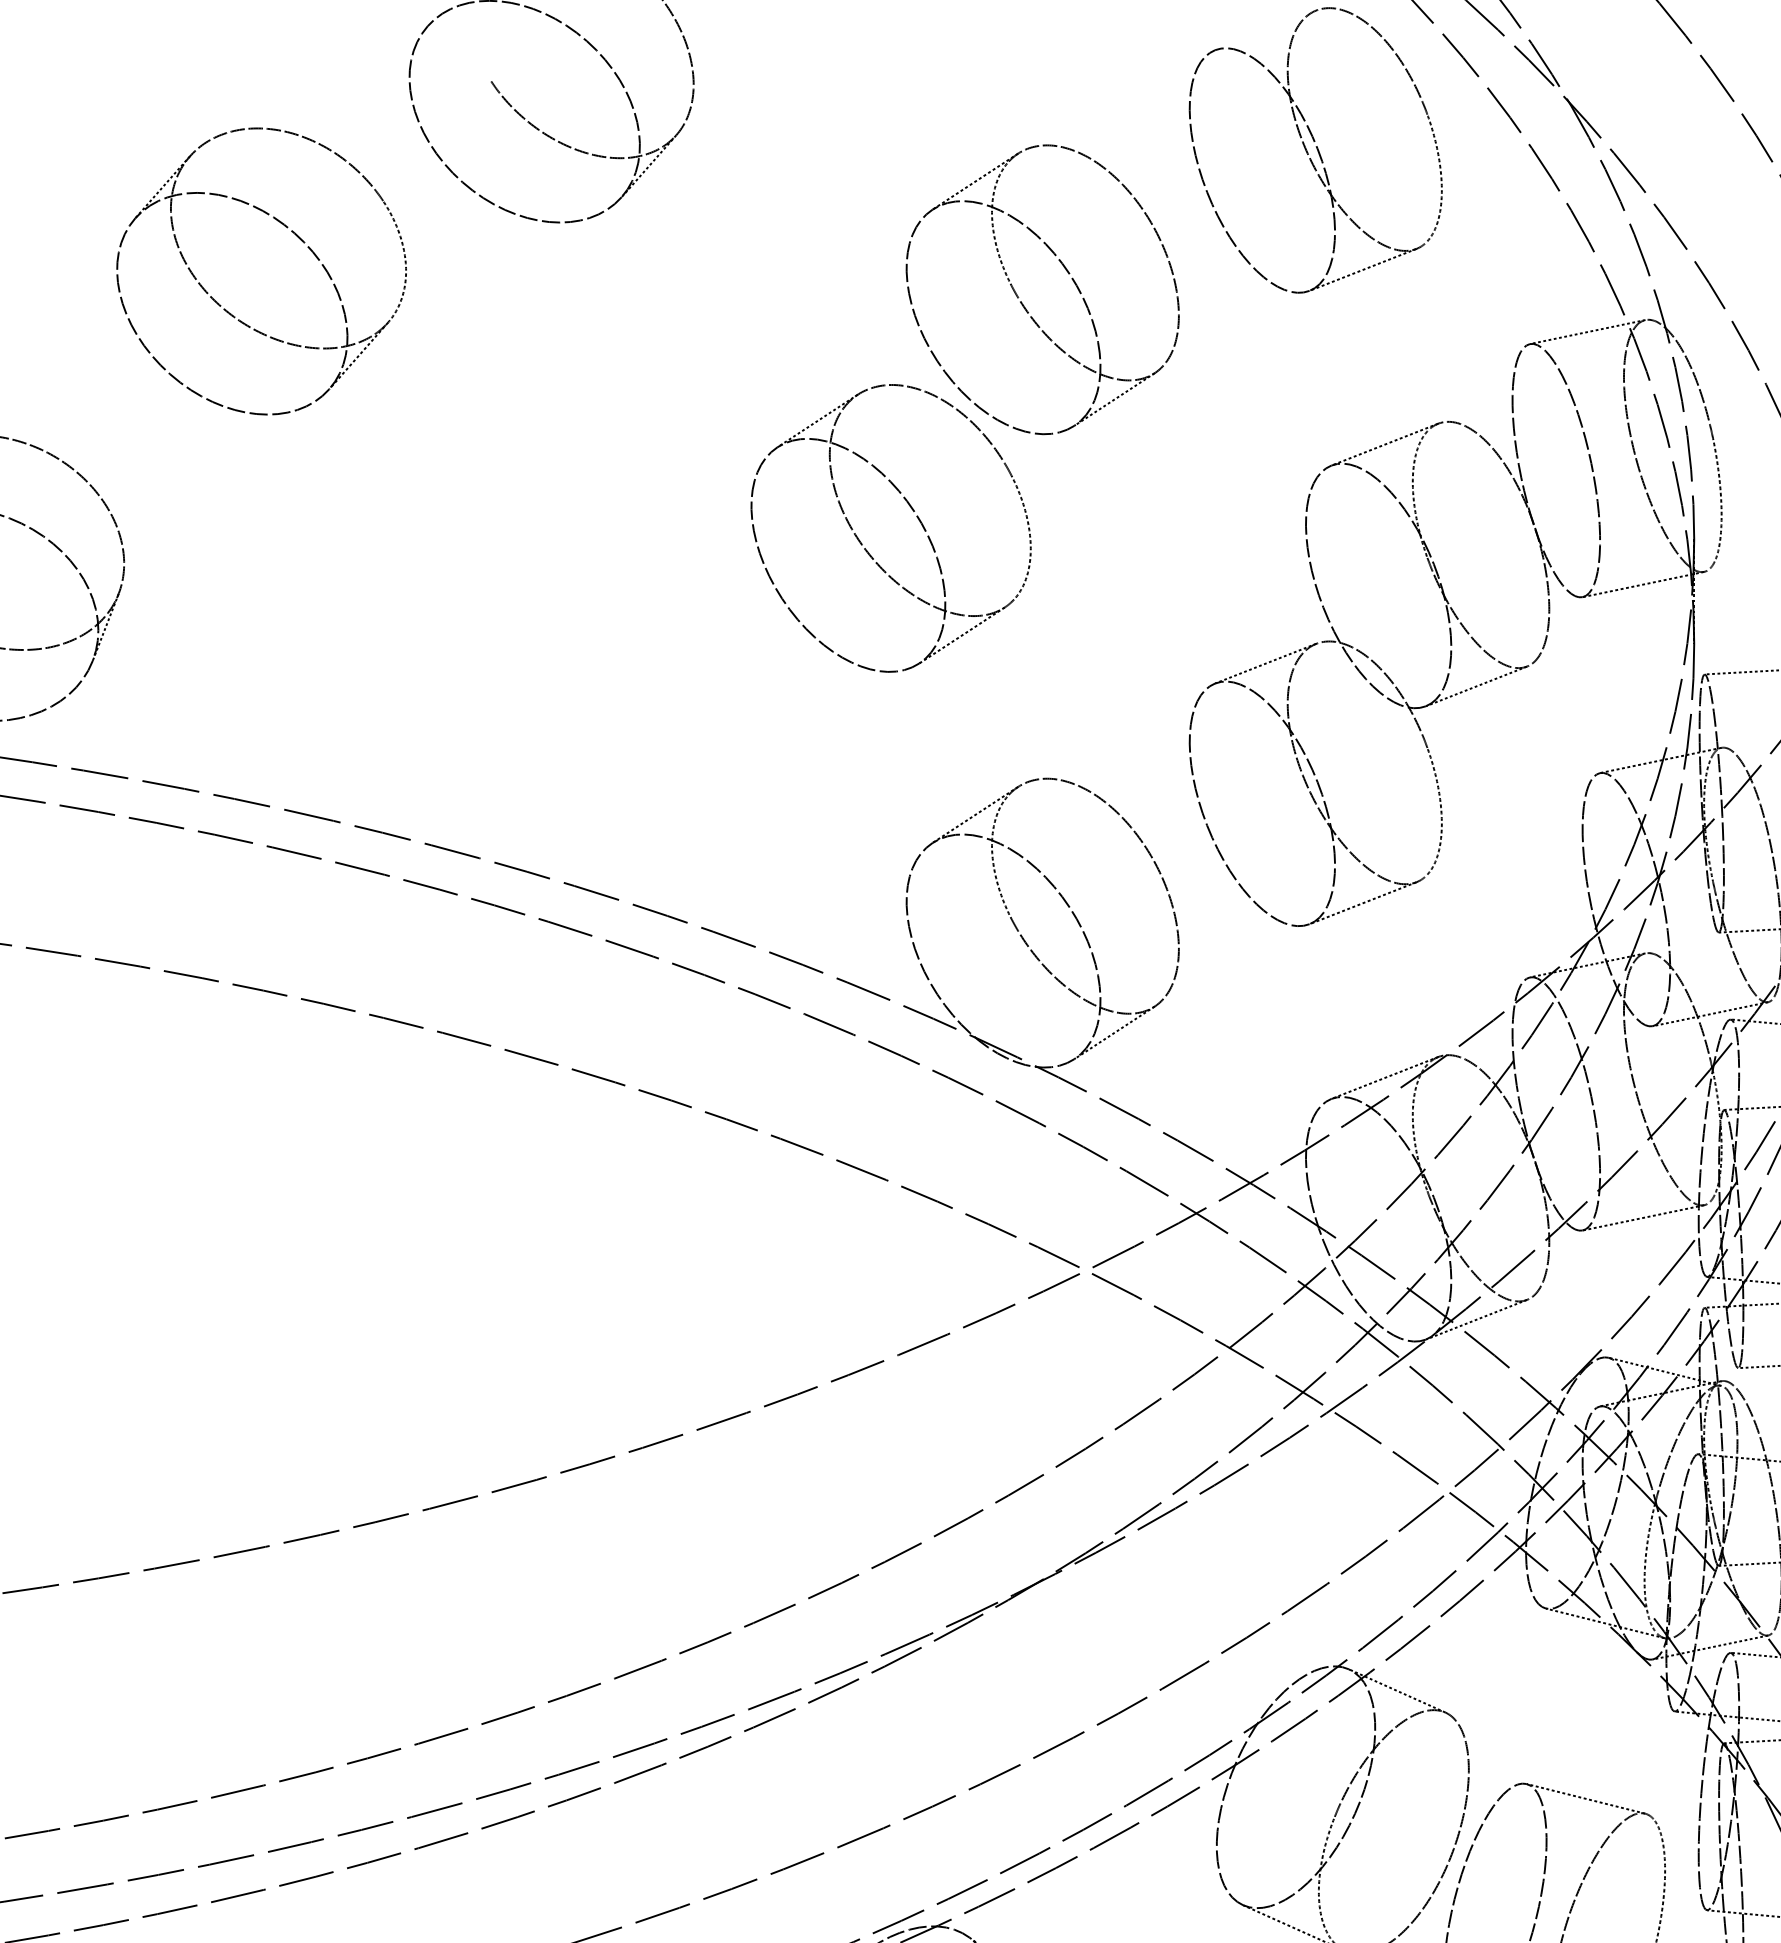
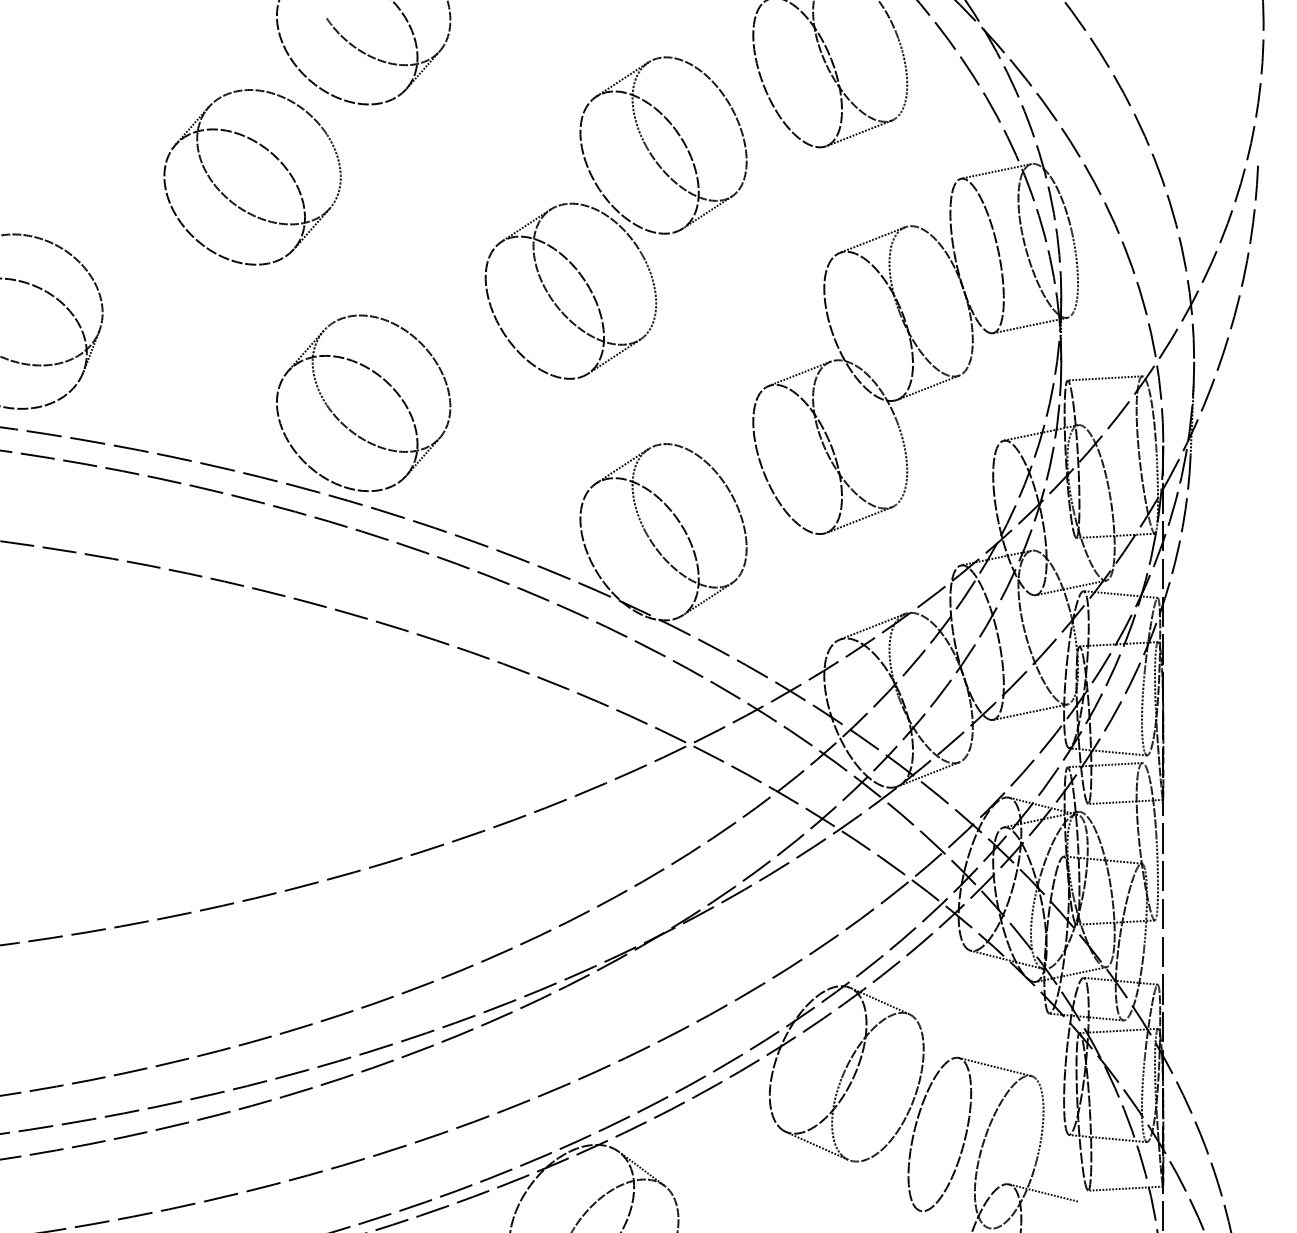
part: (295, 237) -> (273, 156), moved
part: (525, 749) -> (347, 426), added

